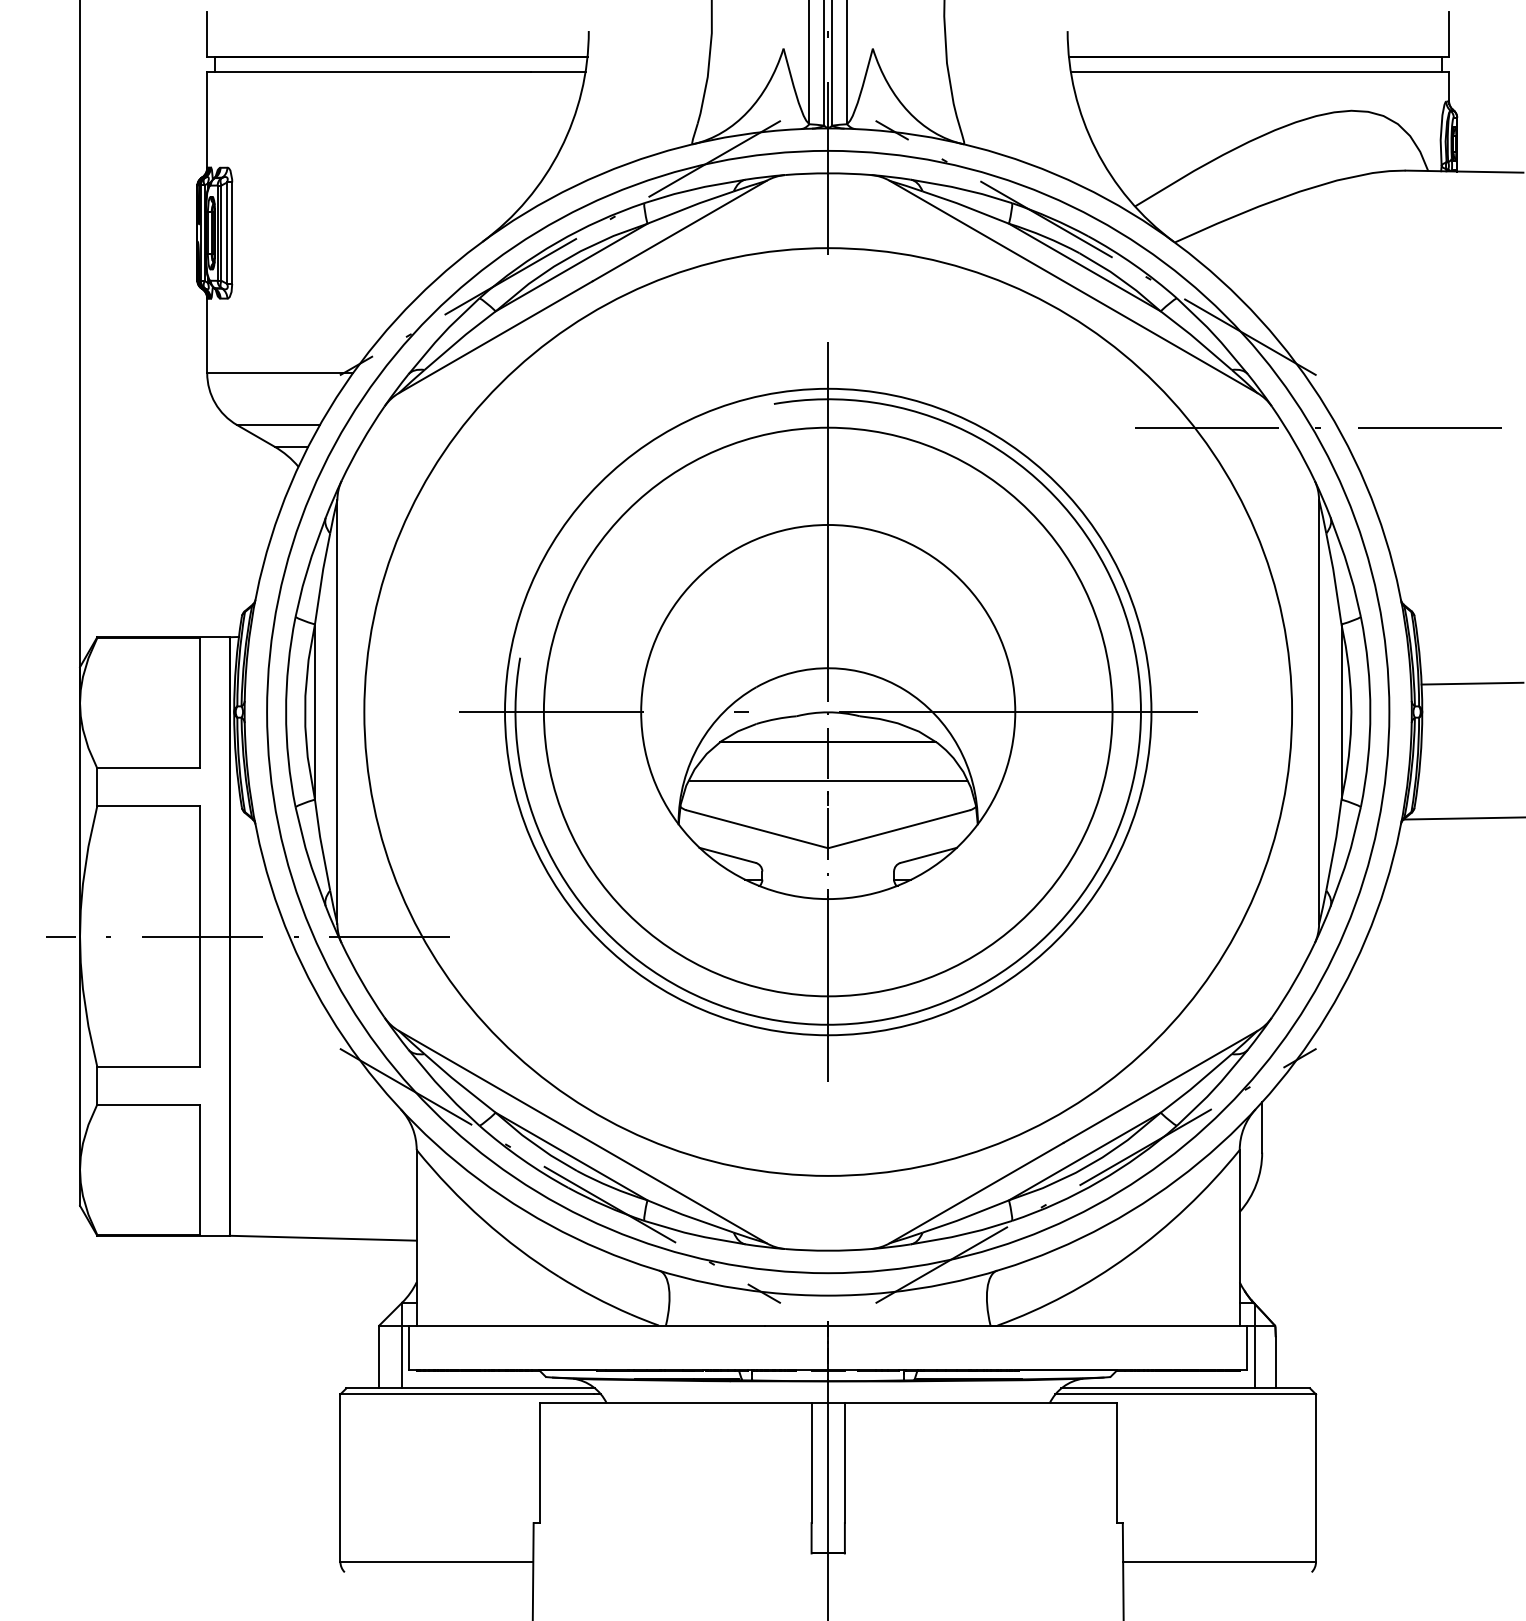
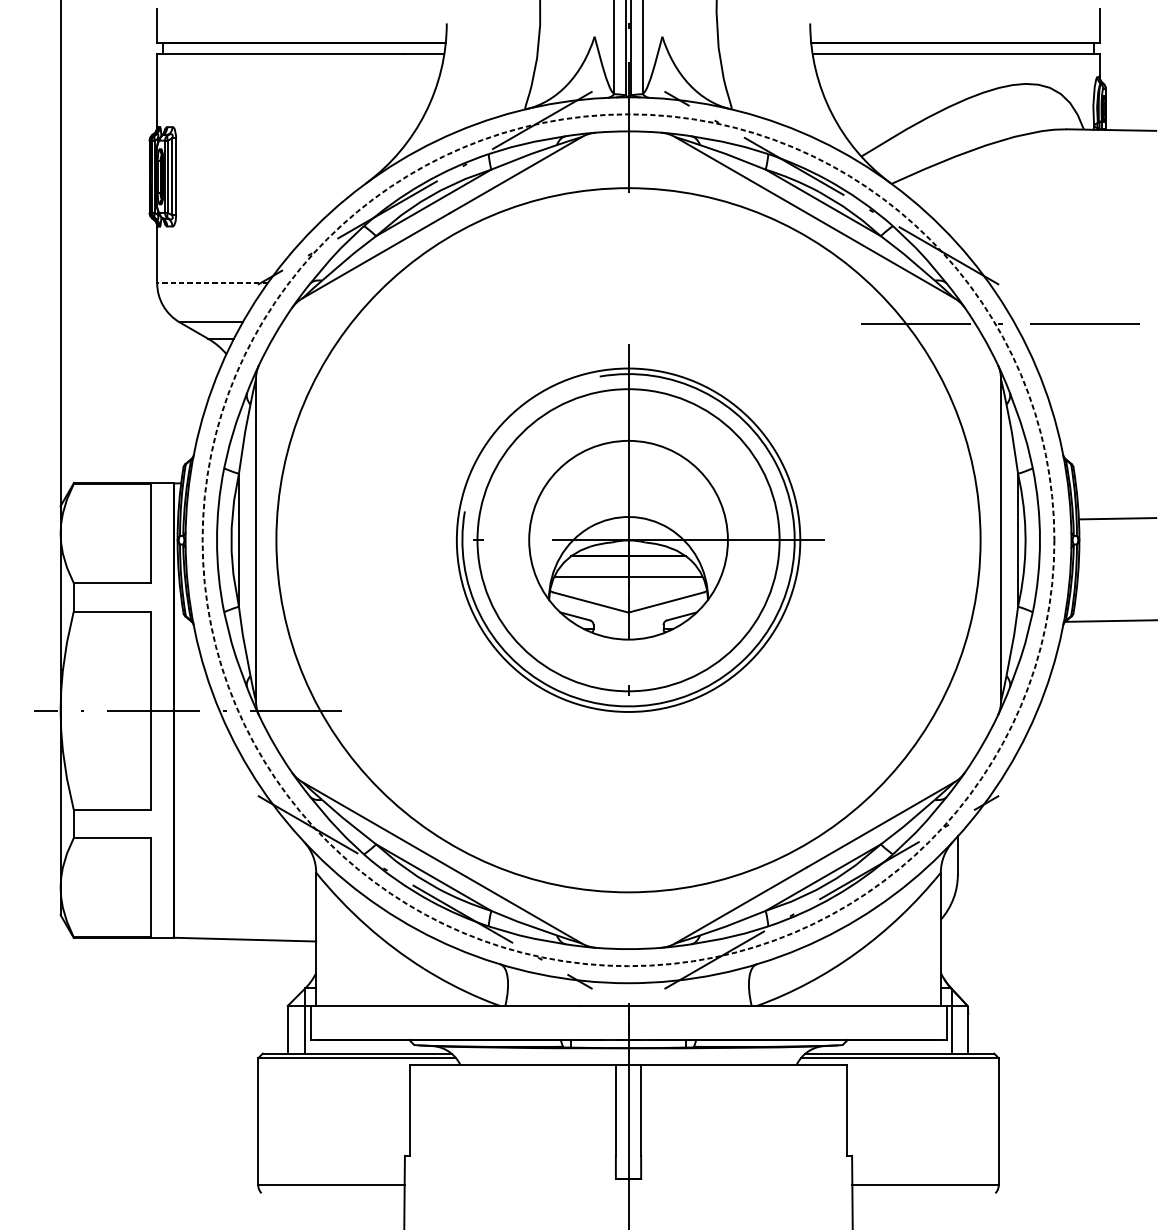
line: (280, 373) -> (212, 283), solid -> dashed
circle: (828, 711) -> (628, 539), solid -> dashed
part: (828, 711) -> (628, 539), size x0.7

